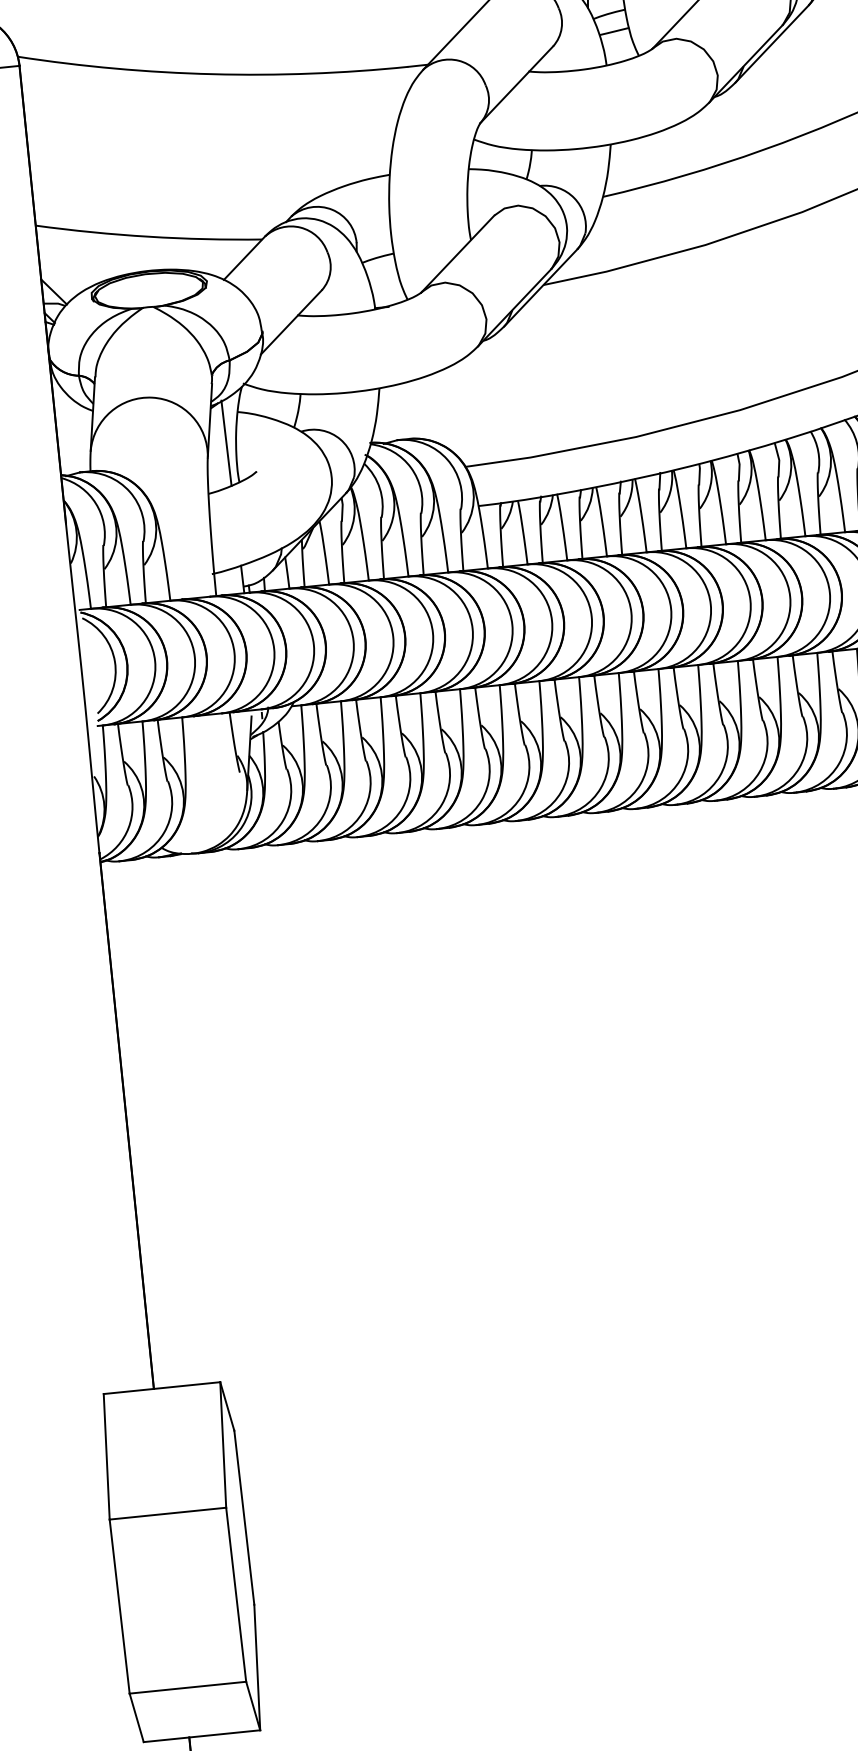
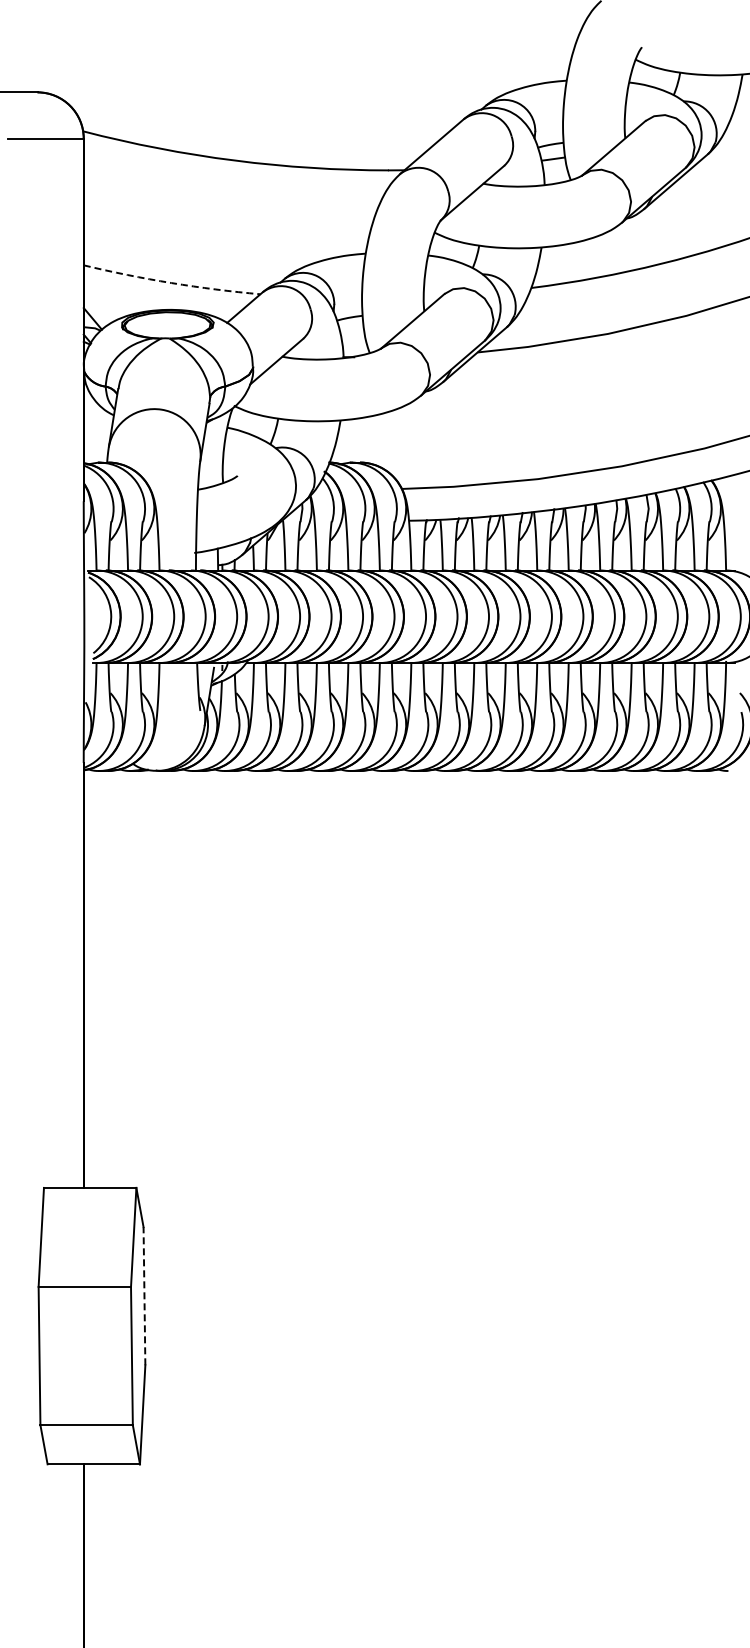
arc: (148, 237) -> (171, 283), solid -> dashed
line: (225, 443) -> (215, 451), removed
line: (244, 1516) -> (144, 1295), solid -> dashed

